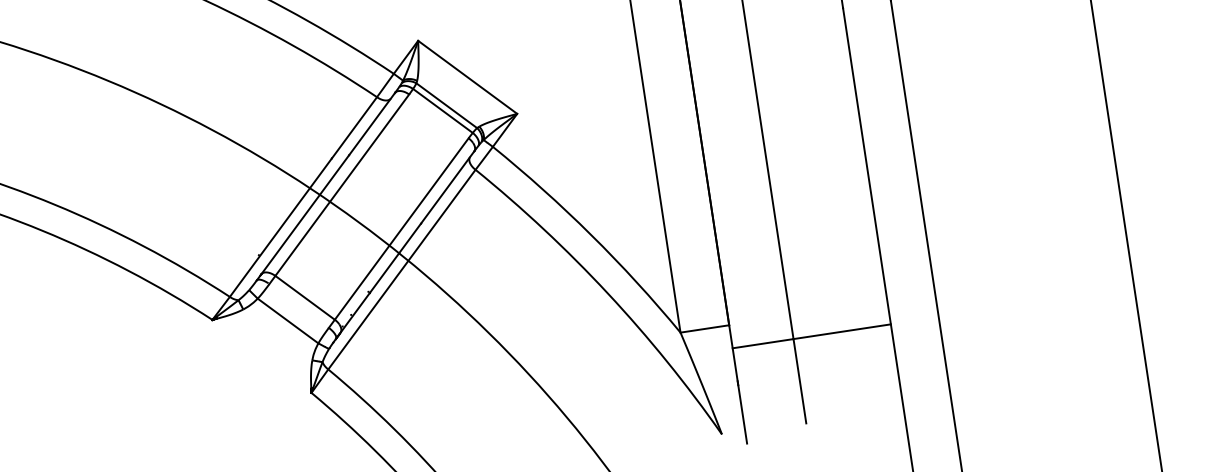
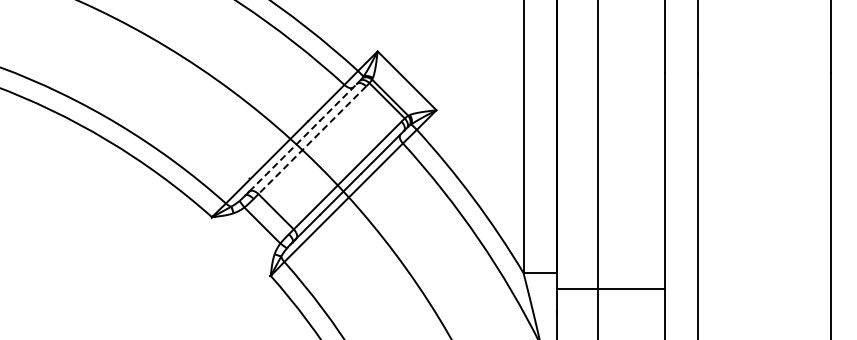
line: (328, 183) -> (303, 137), solid -> dashed
line: (342, 185) -> (312, 140), solid -> dashed

